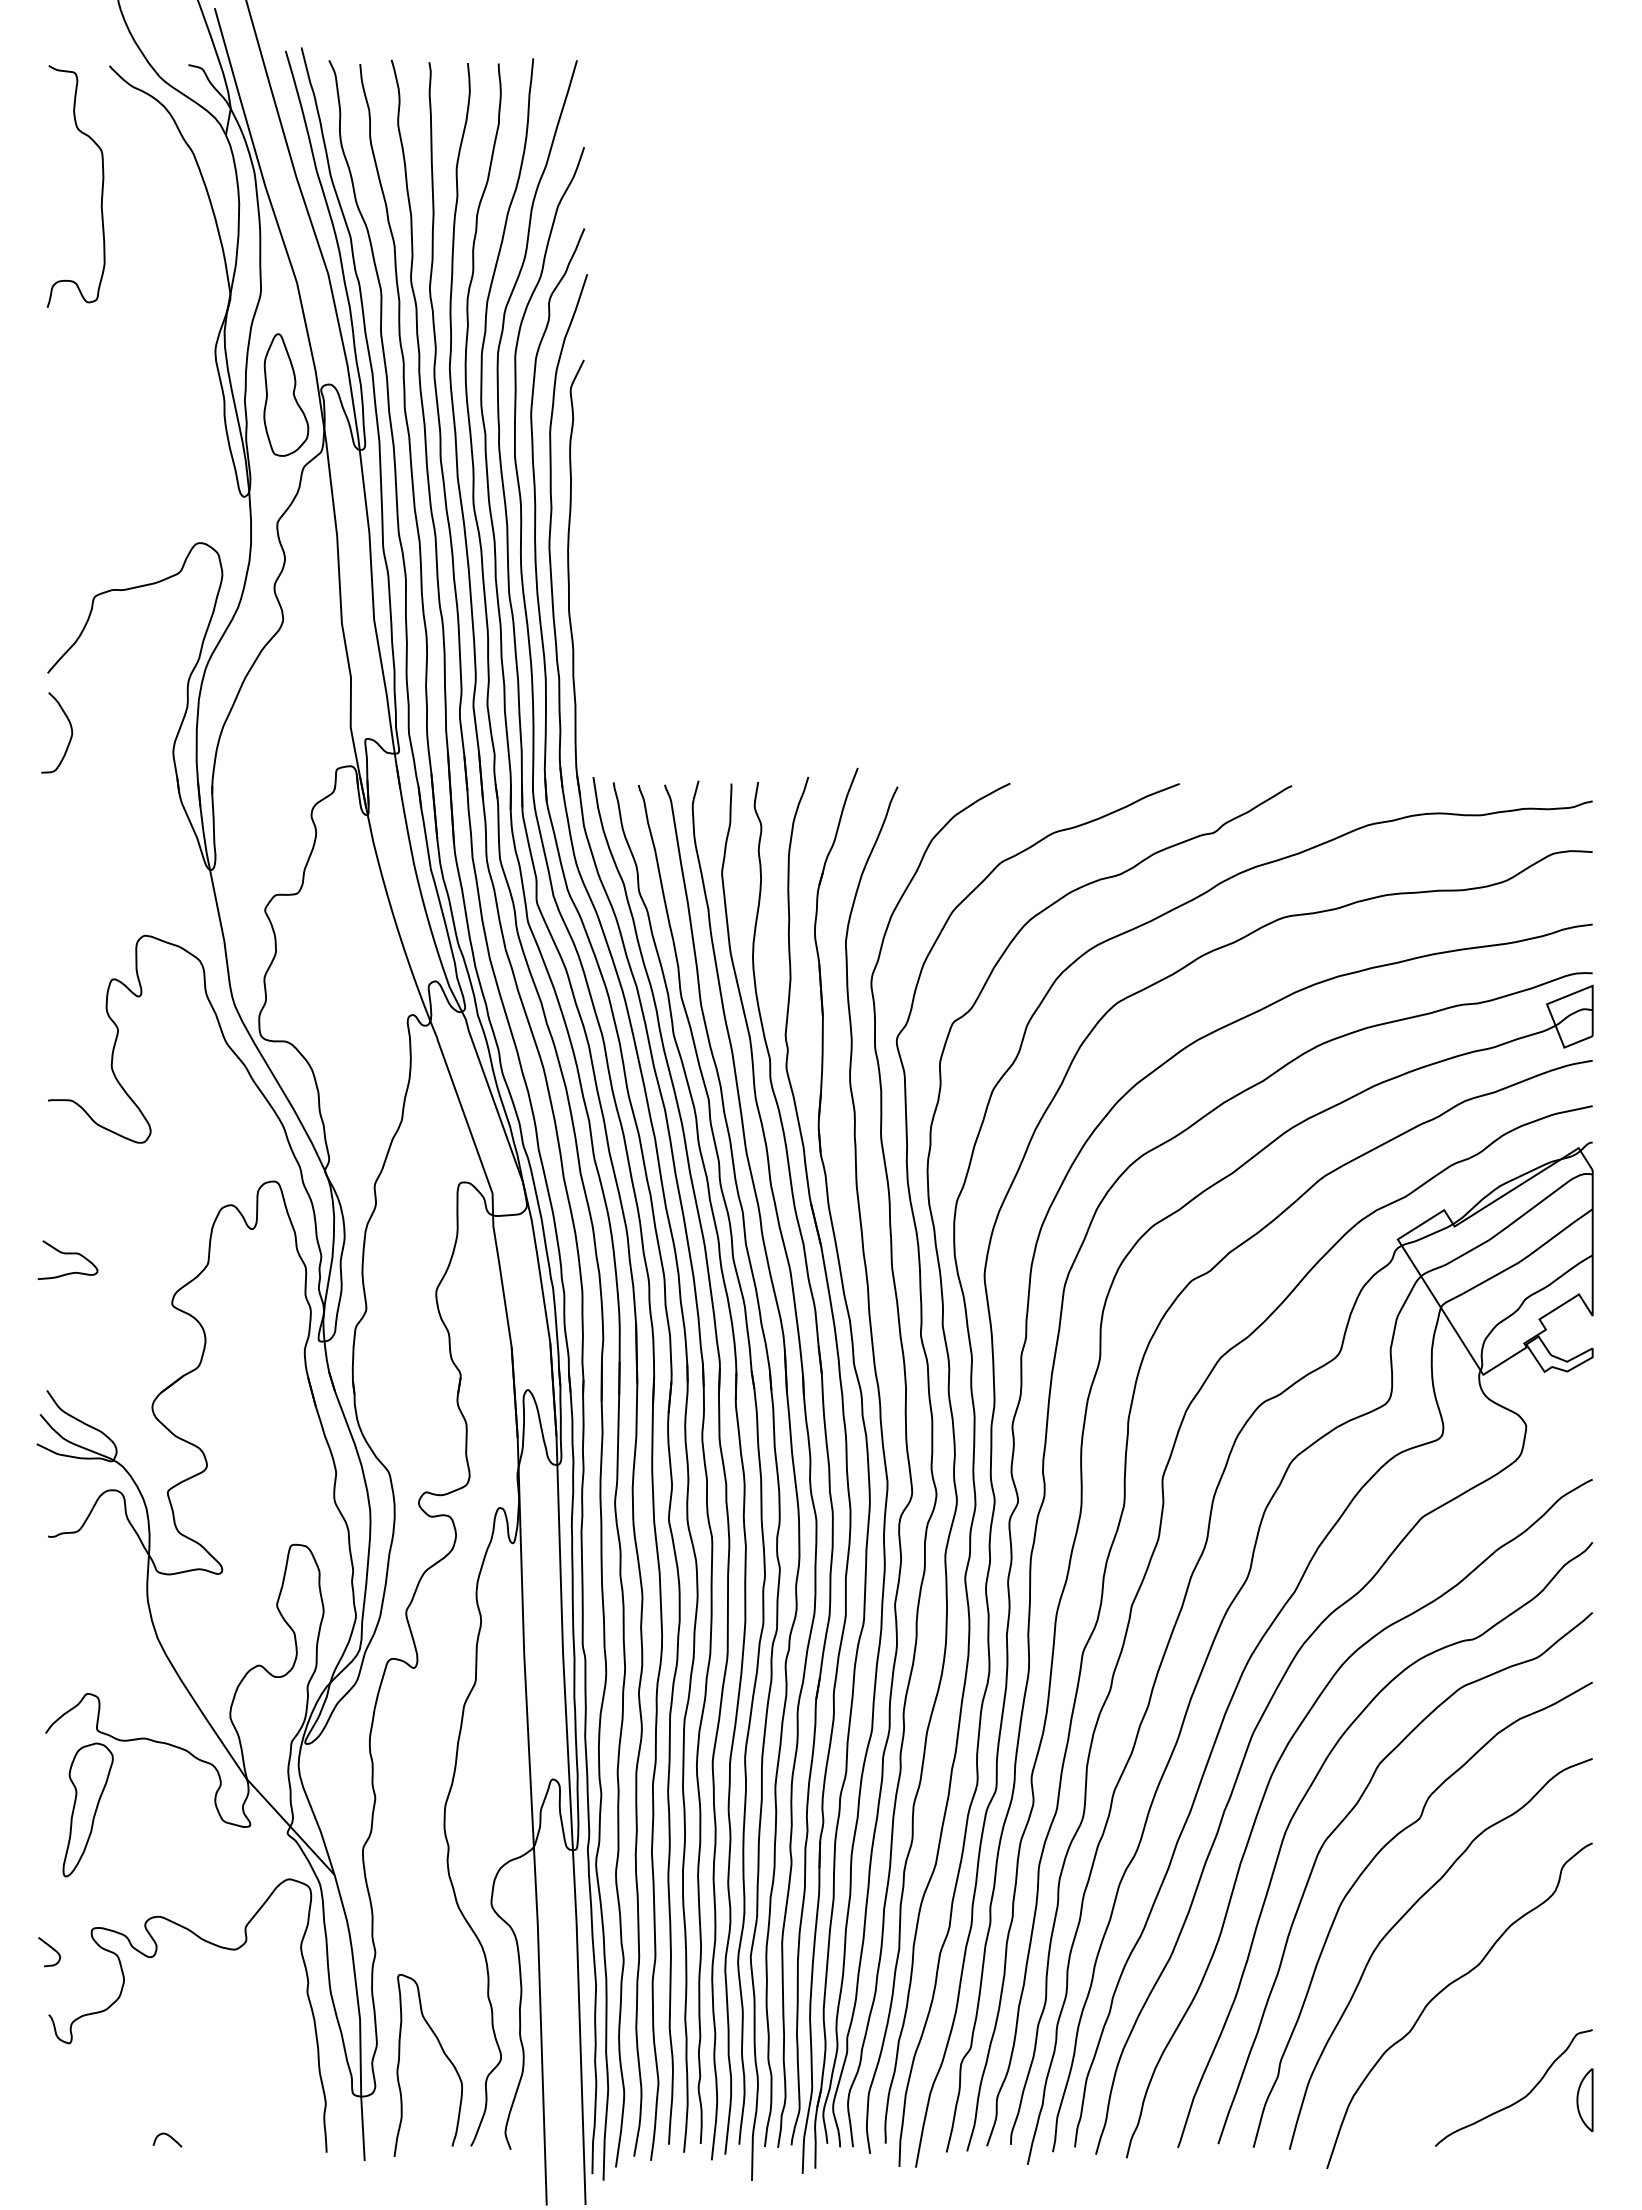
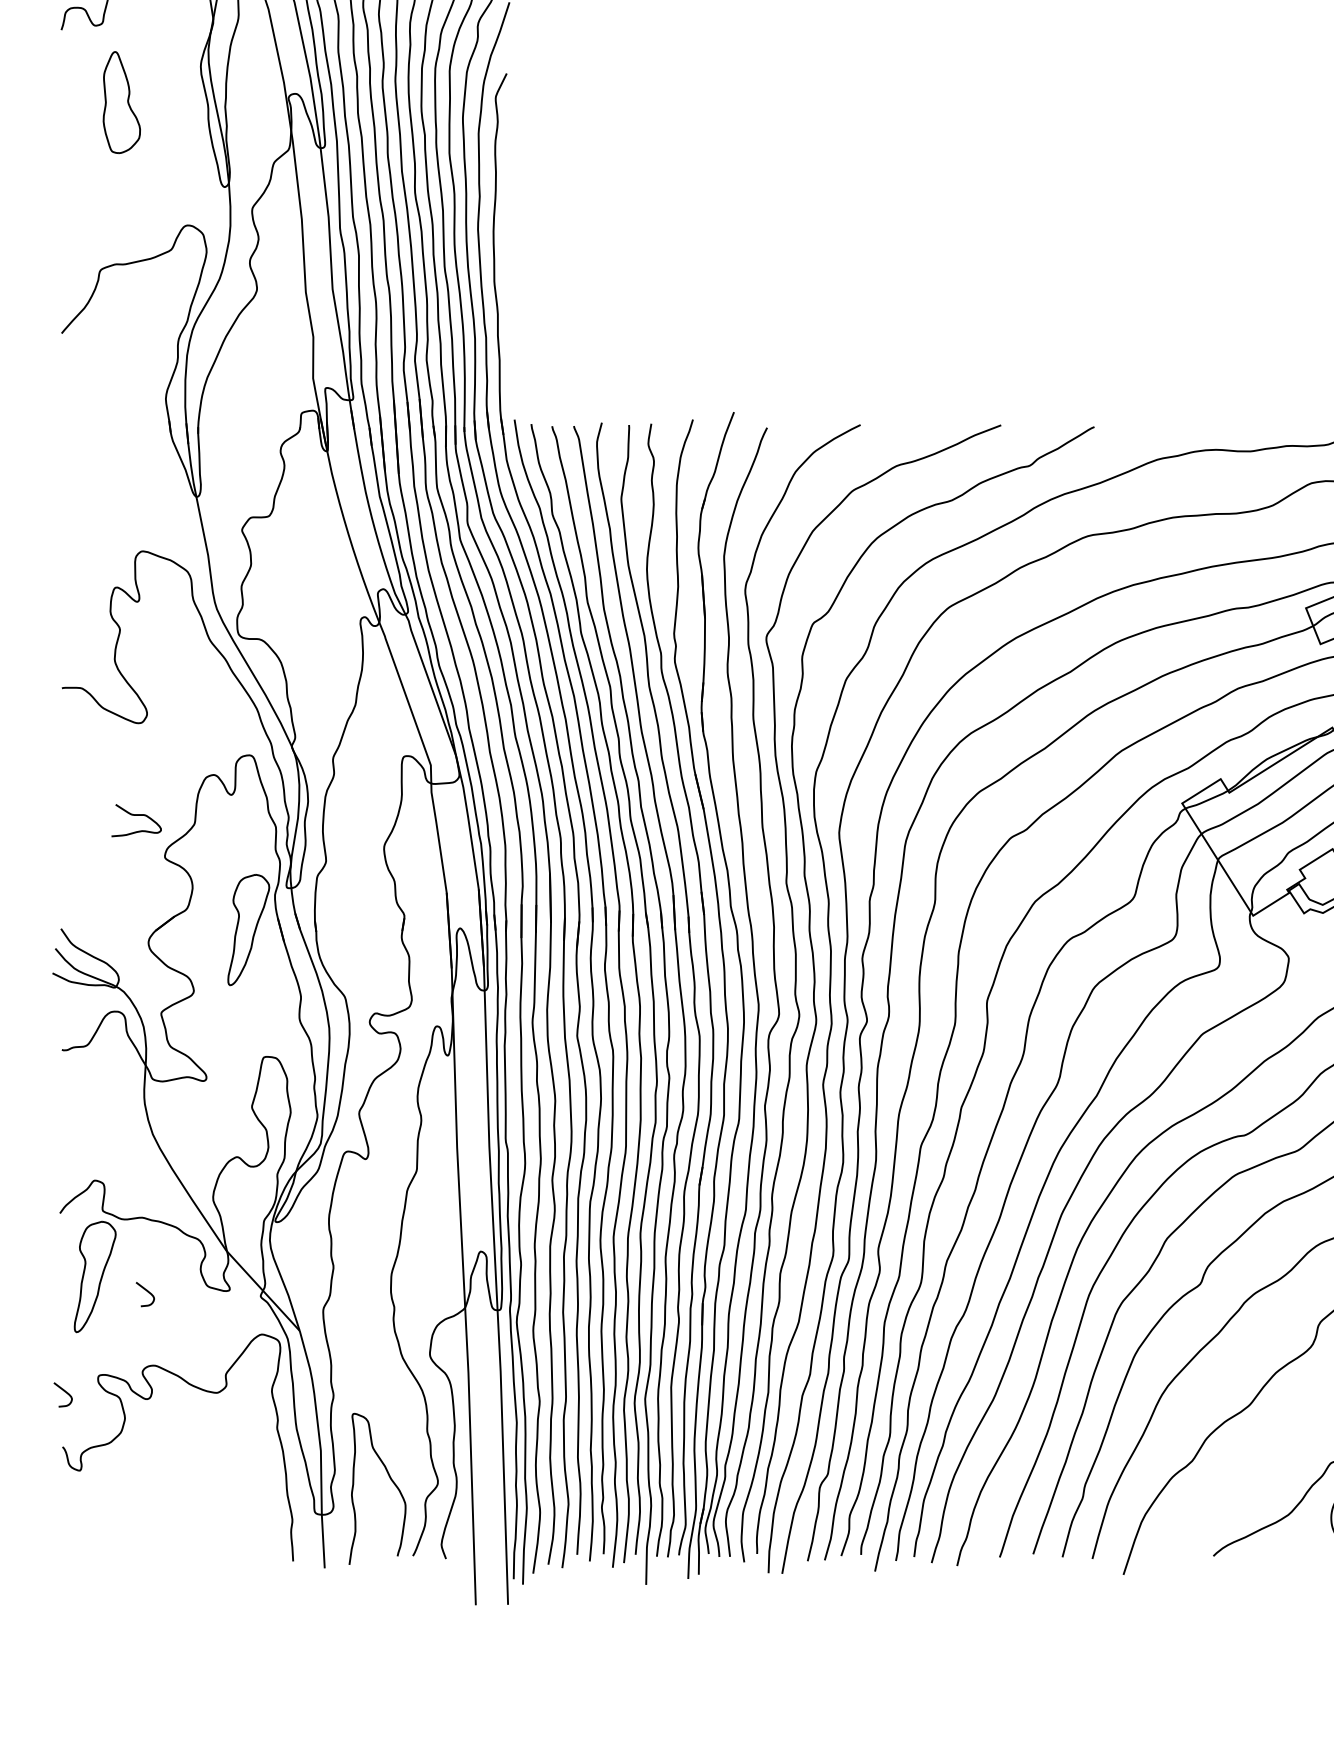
part: (286, 394) -> (122, 102), moved
curve: (70, 728) -> (80, 379), removed
curve: (67, 1254) -> (136, 815), moved
part: (272, 1391) -> (248, 929), added
curve: (151, 1828) -> (147, 1292), added
curve: (169, 2137) -> (162, 1548), removed

